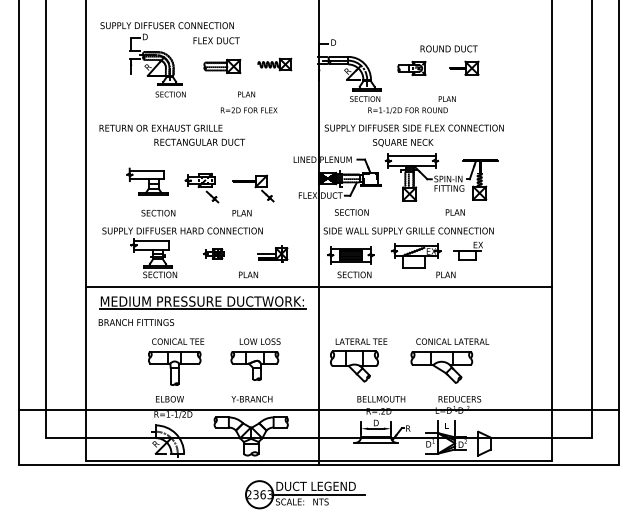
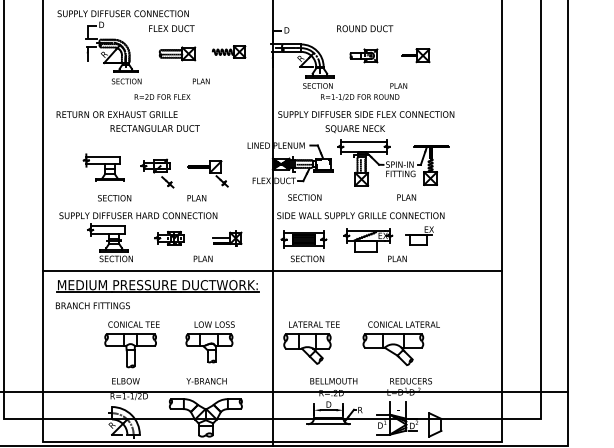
text: (448, 48) -> (364, 28), moved
text: (248, 110) -> (161, 97), moved
part: (213, 253) -> (168, 237), size x1.43

